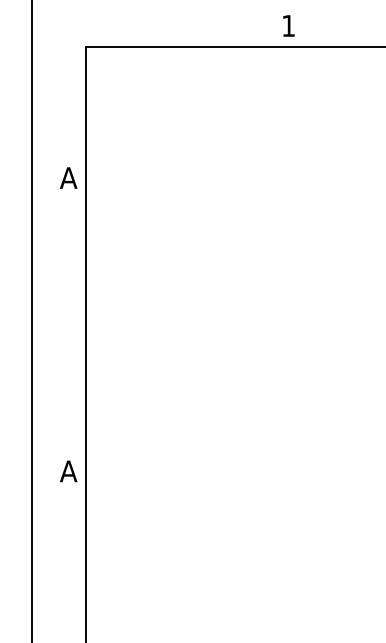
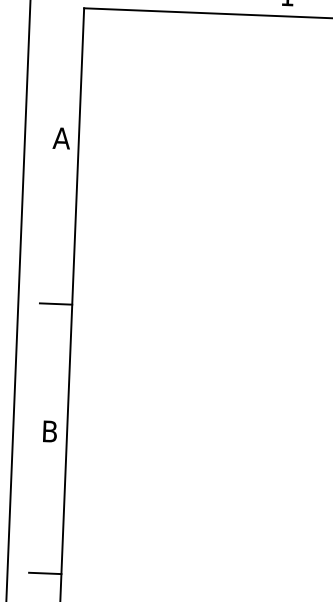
line: (69, 343) -> (55, 303), added
text: (68, 471) -> (49, 431), A -> B
line: (69, 613) -> (44, 573), added

